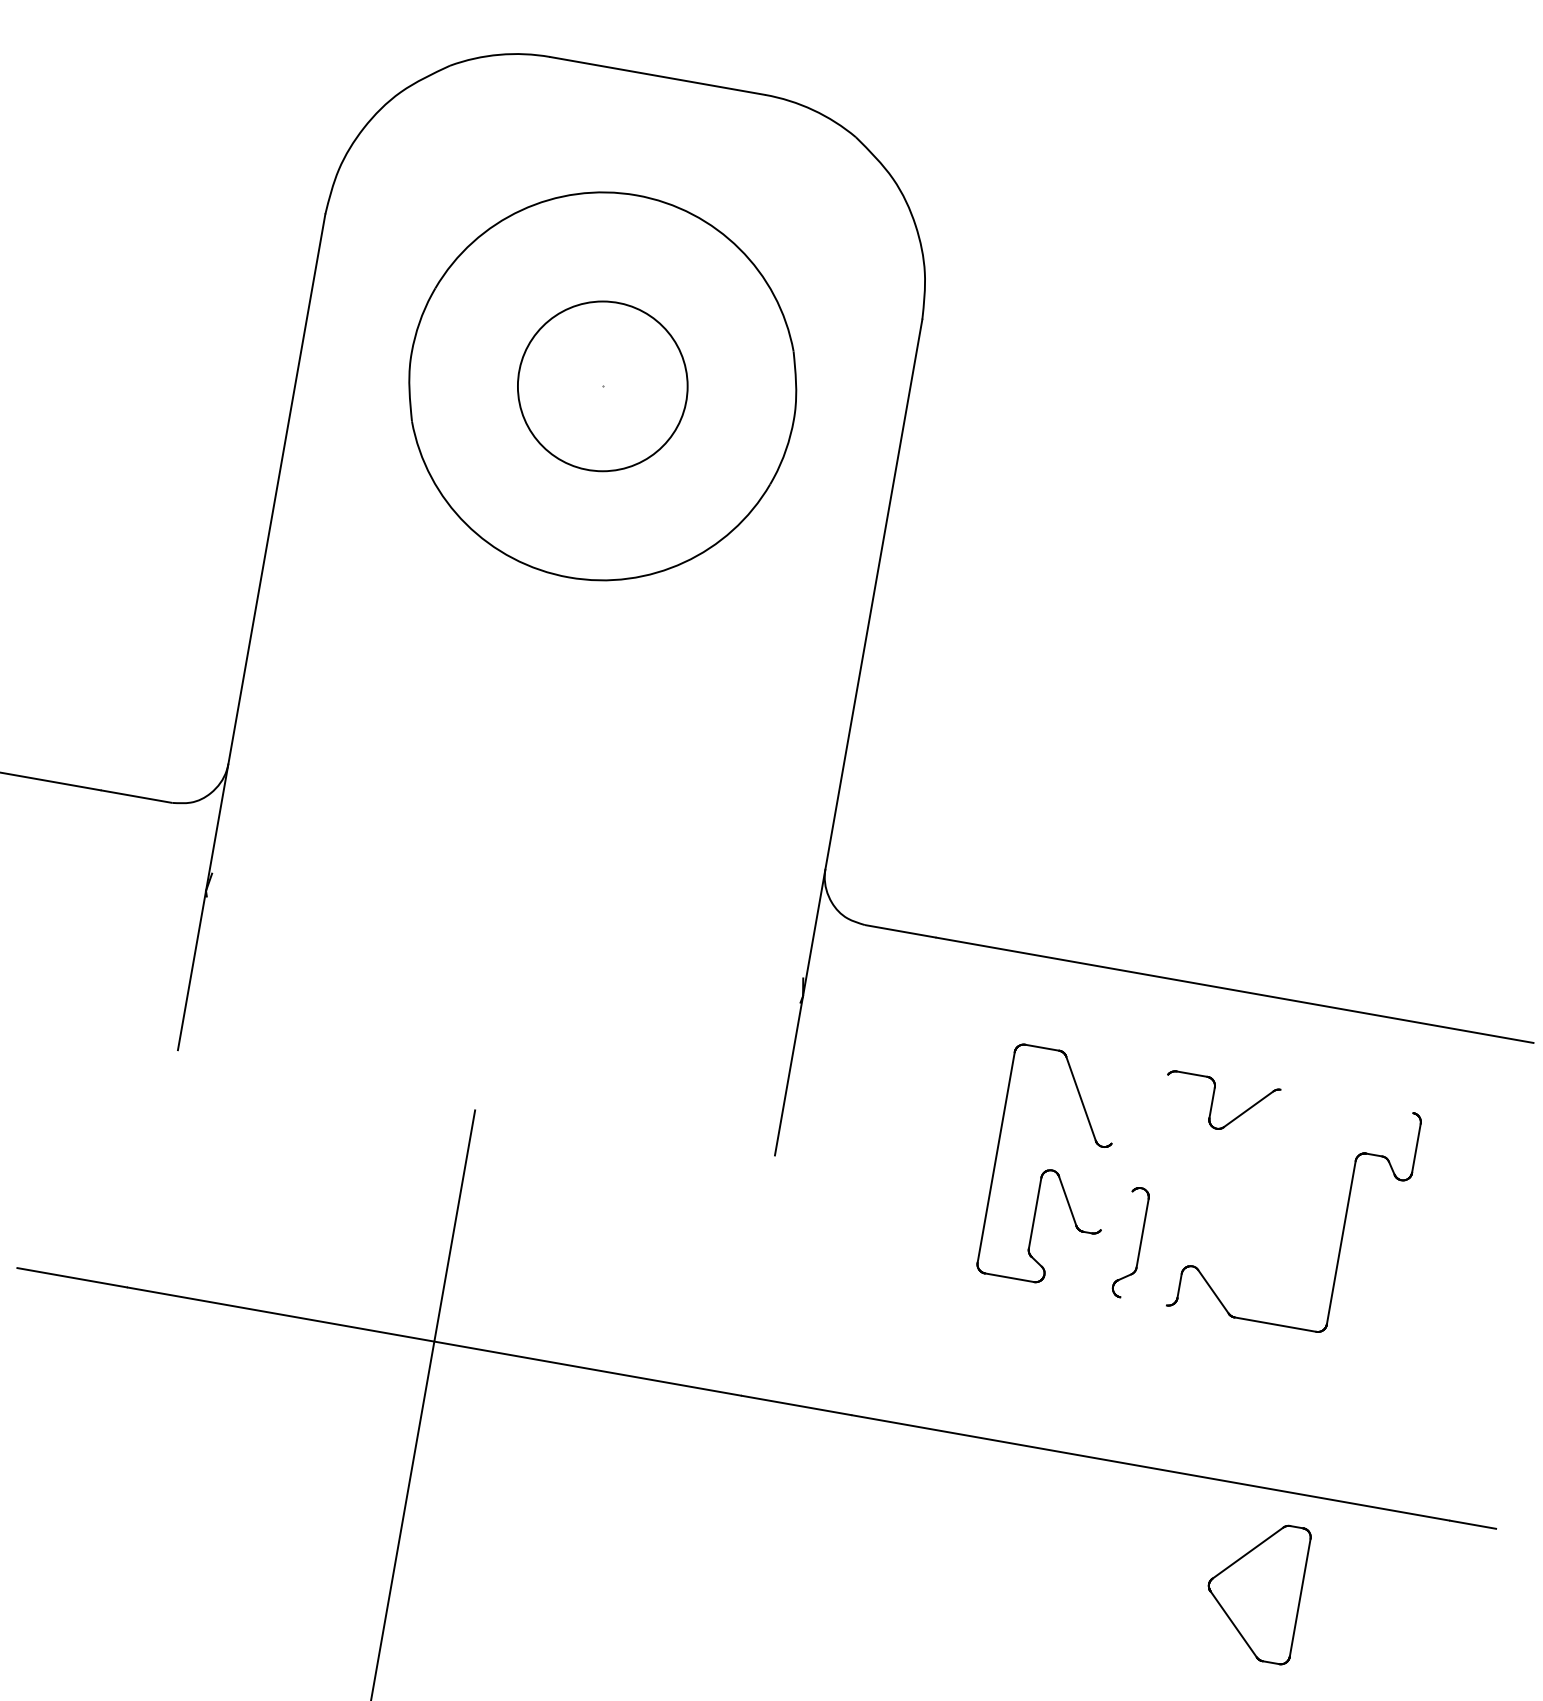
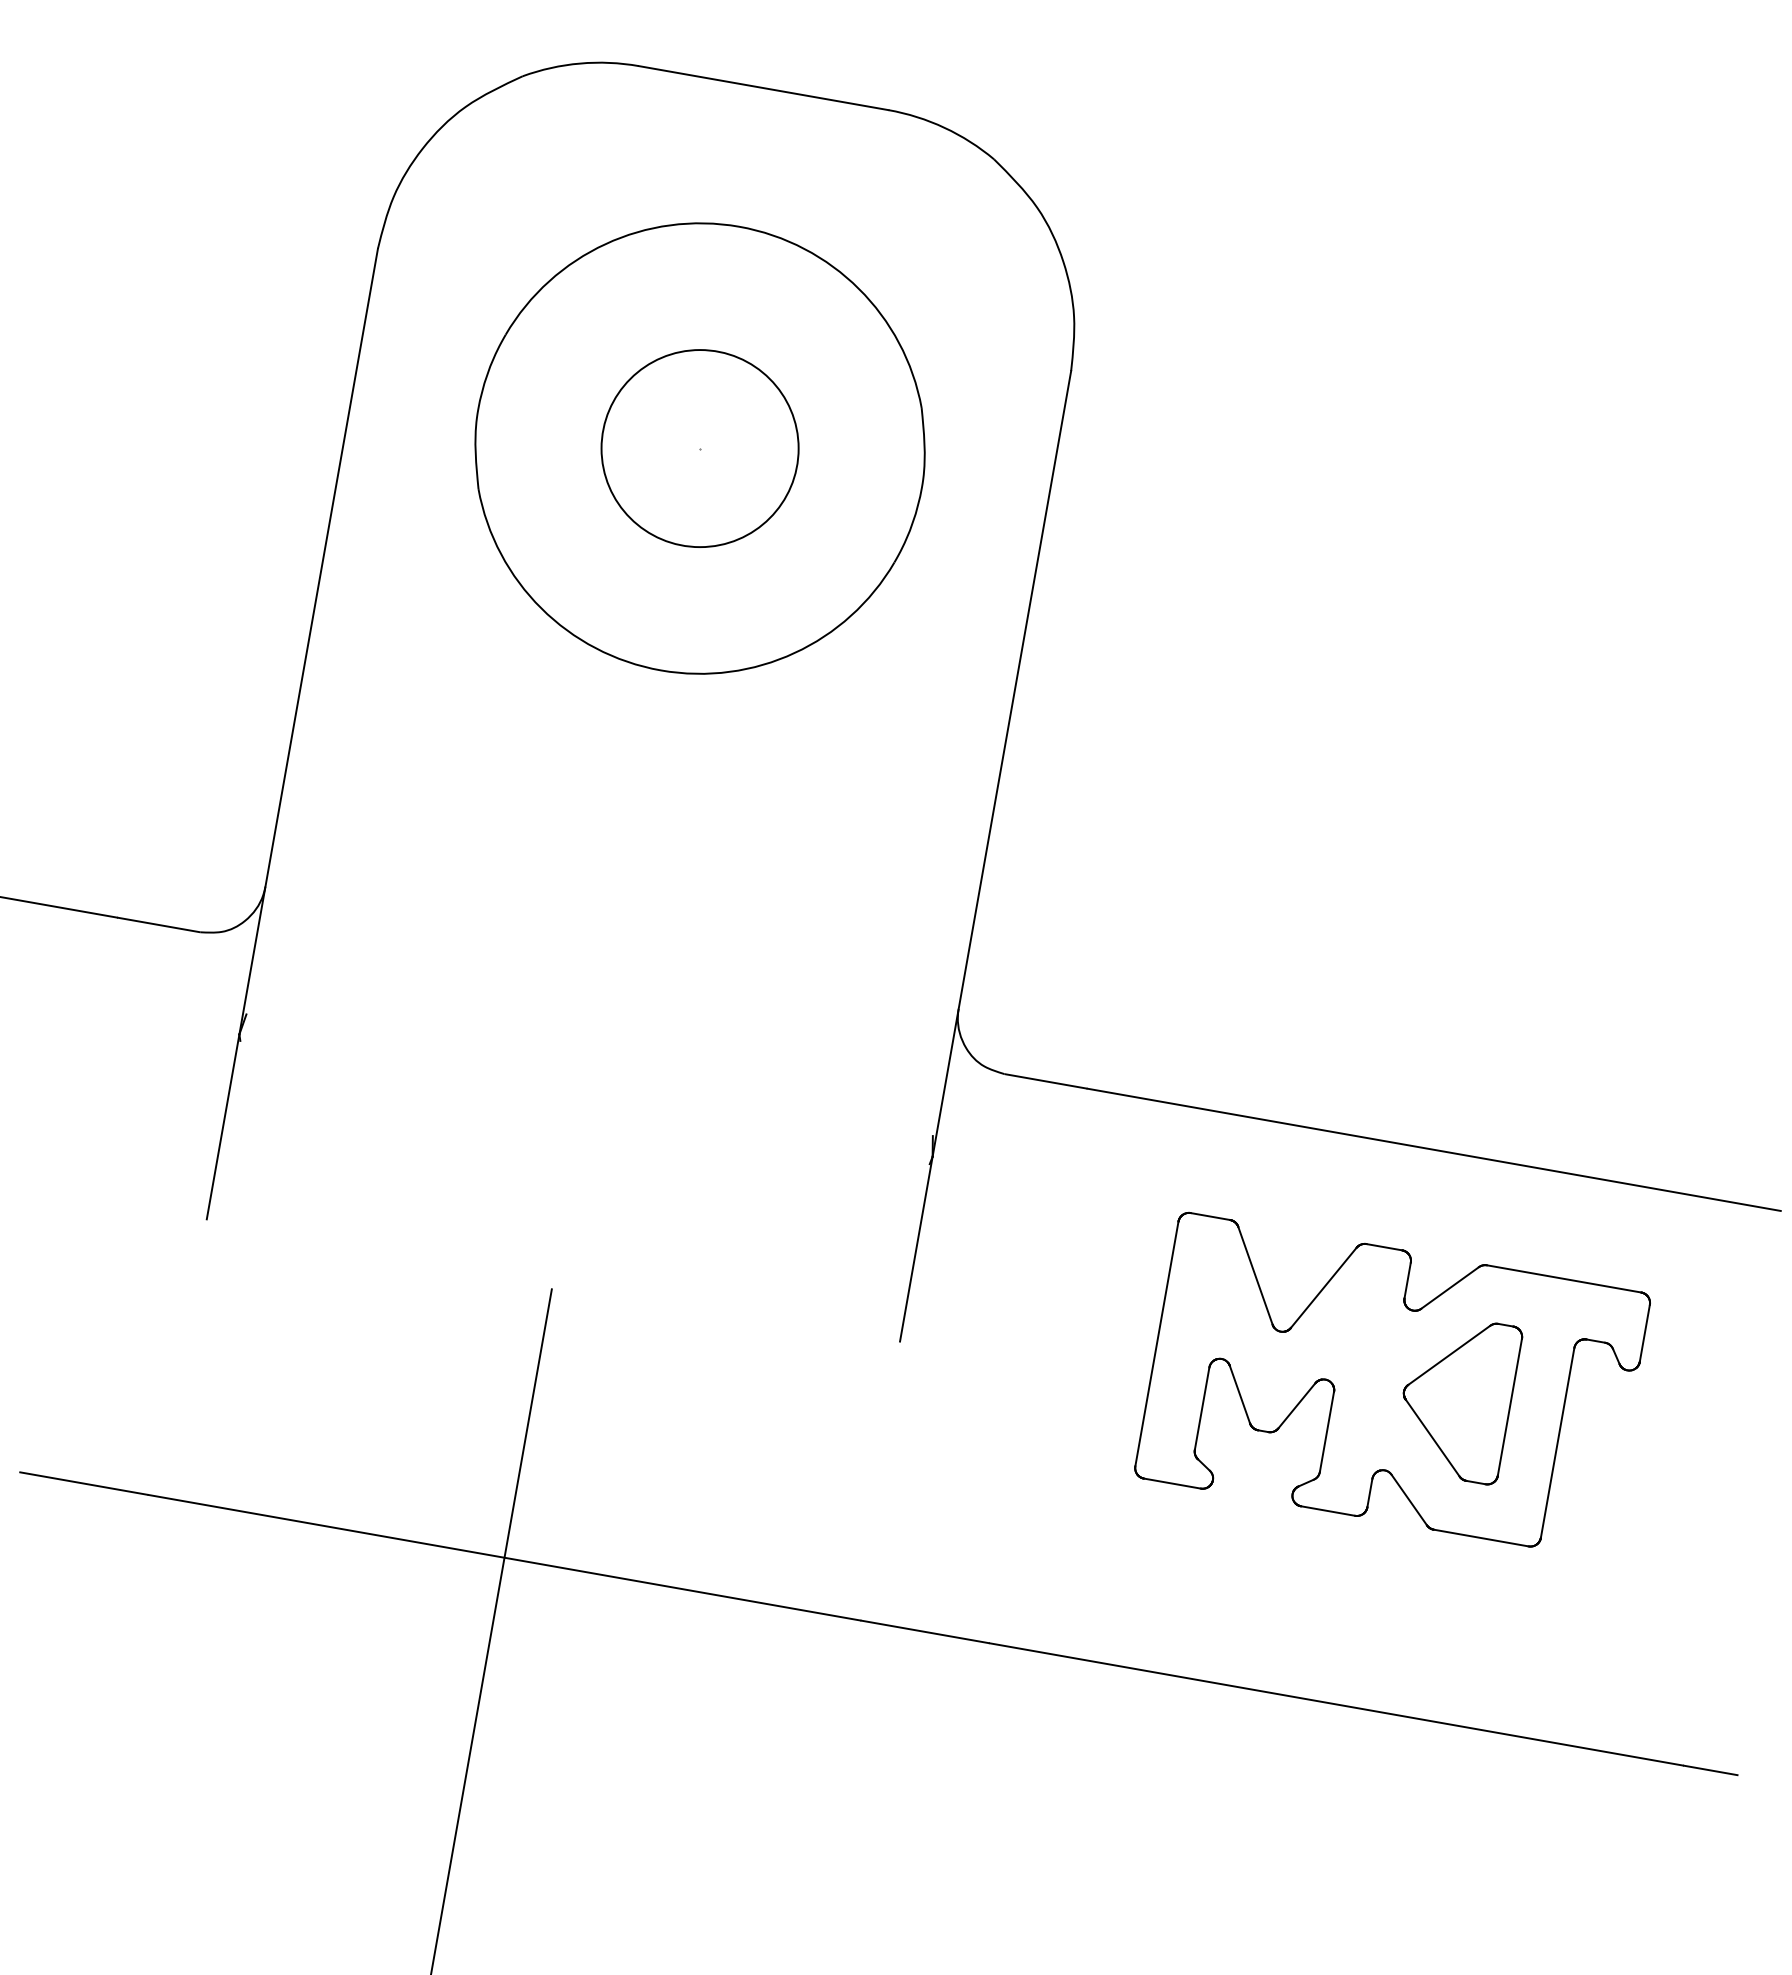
line: (1347, 1101) -> (1564, 1278), added
line: (1139, 1108) -> (1323, 1287), added
line: (1116, 1210) -> (1296, 1405), added
line: (1143, 1300) -> (1328, 1510), added
part: (1259, 1594) -> (1462, 1403), moved

